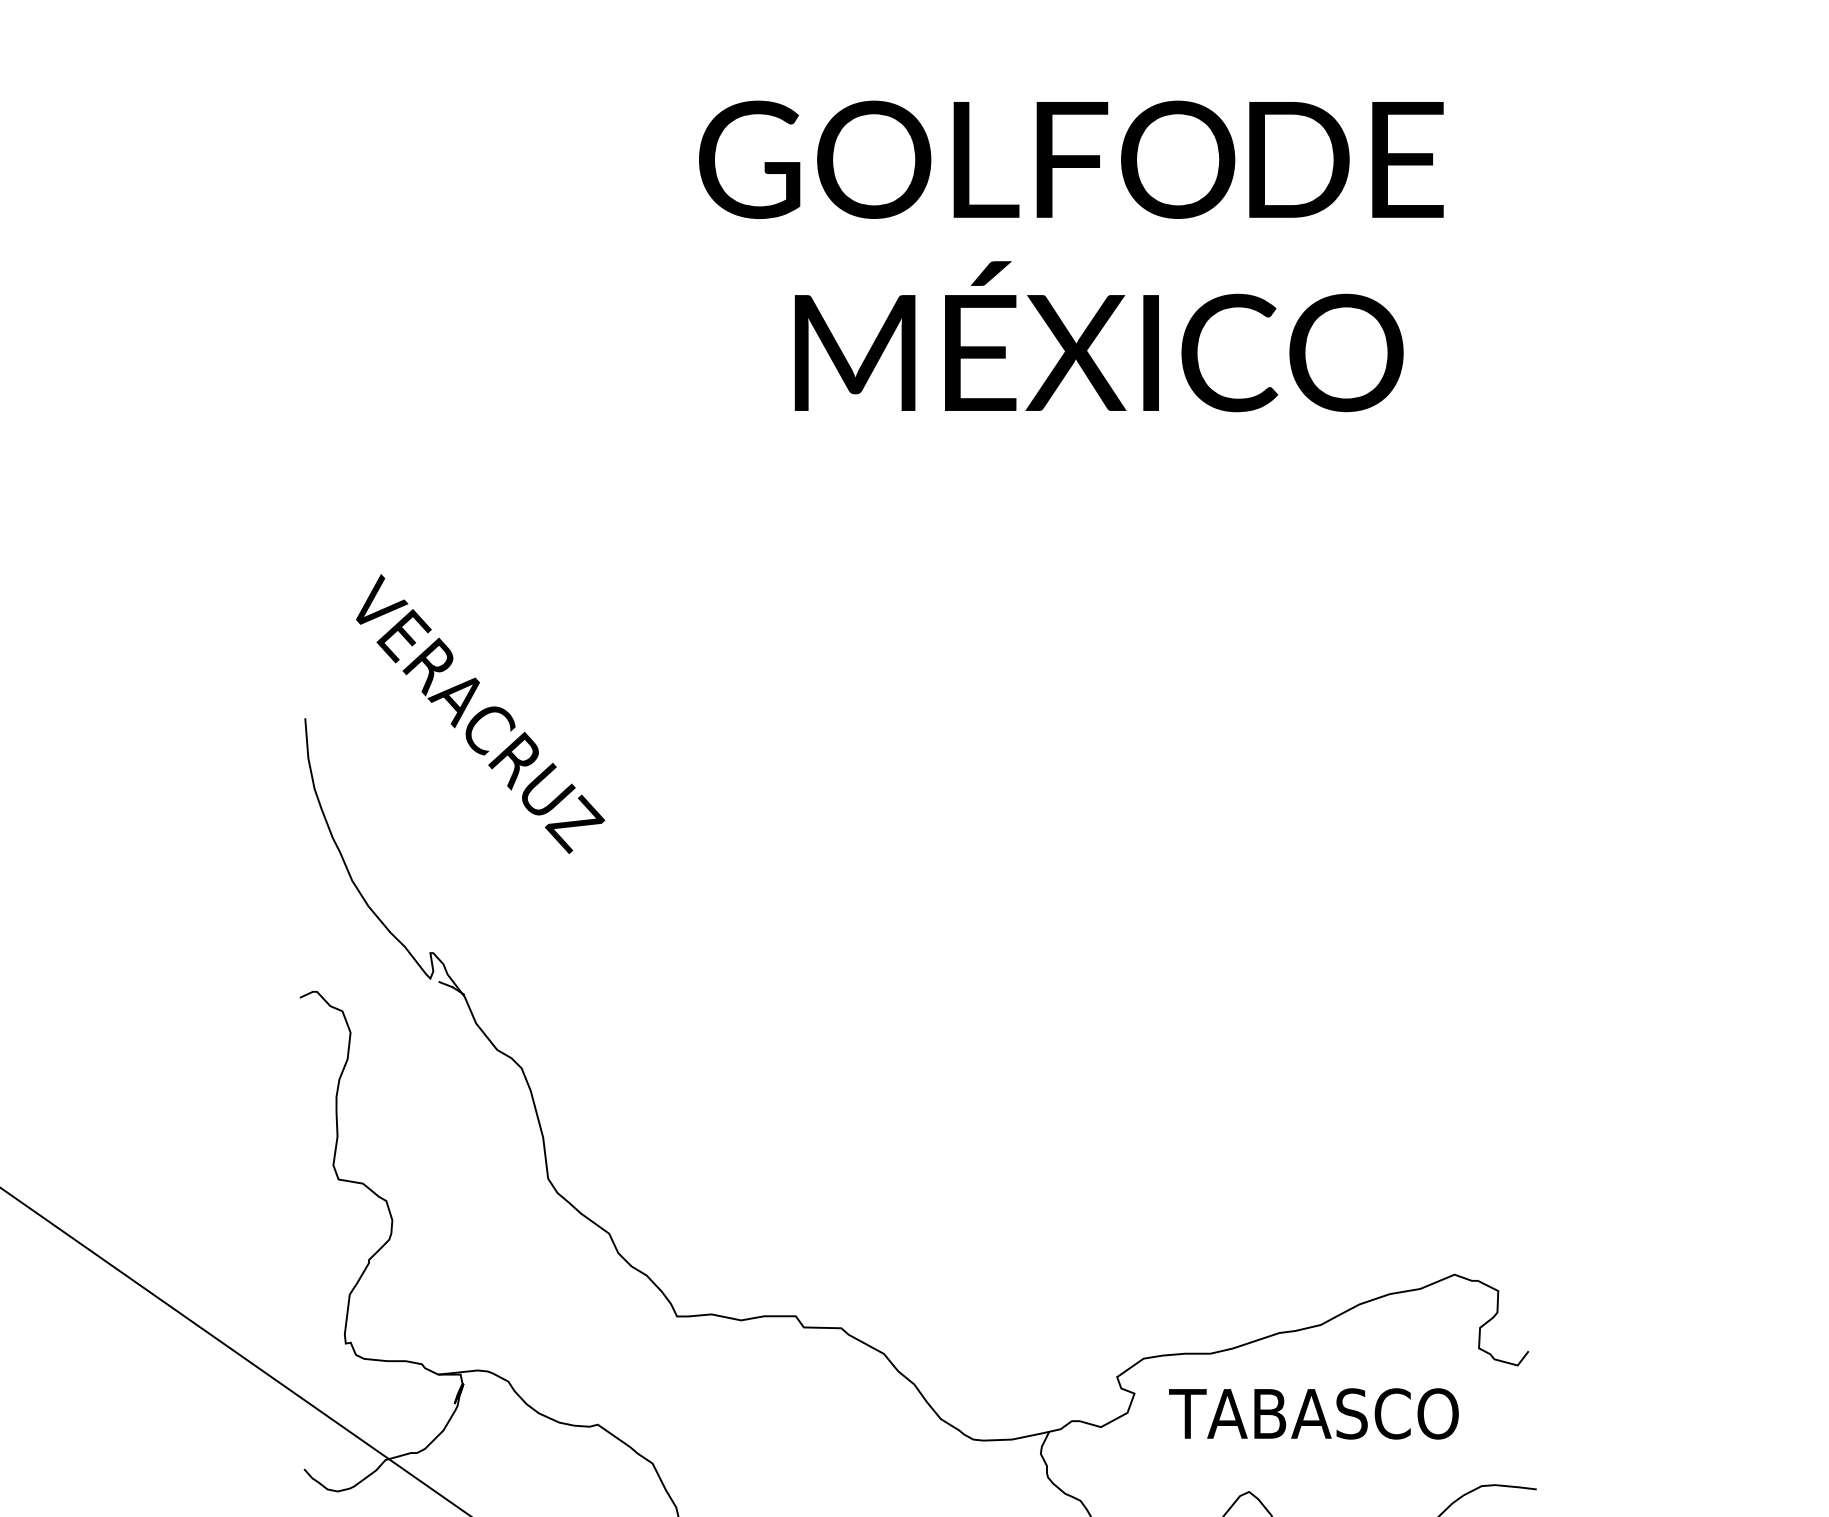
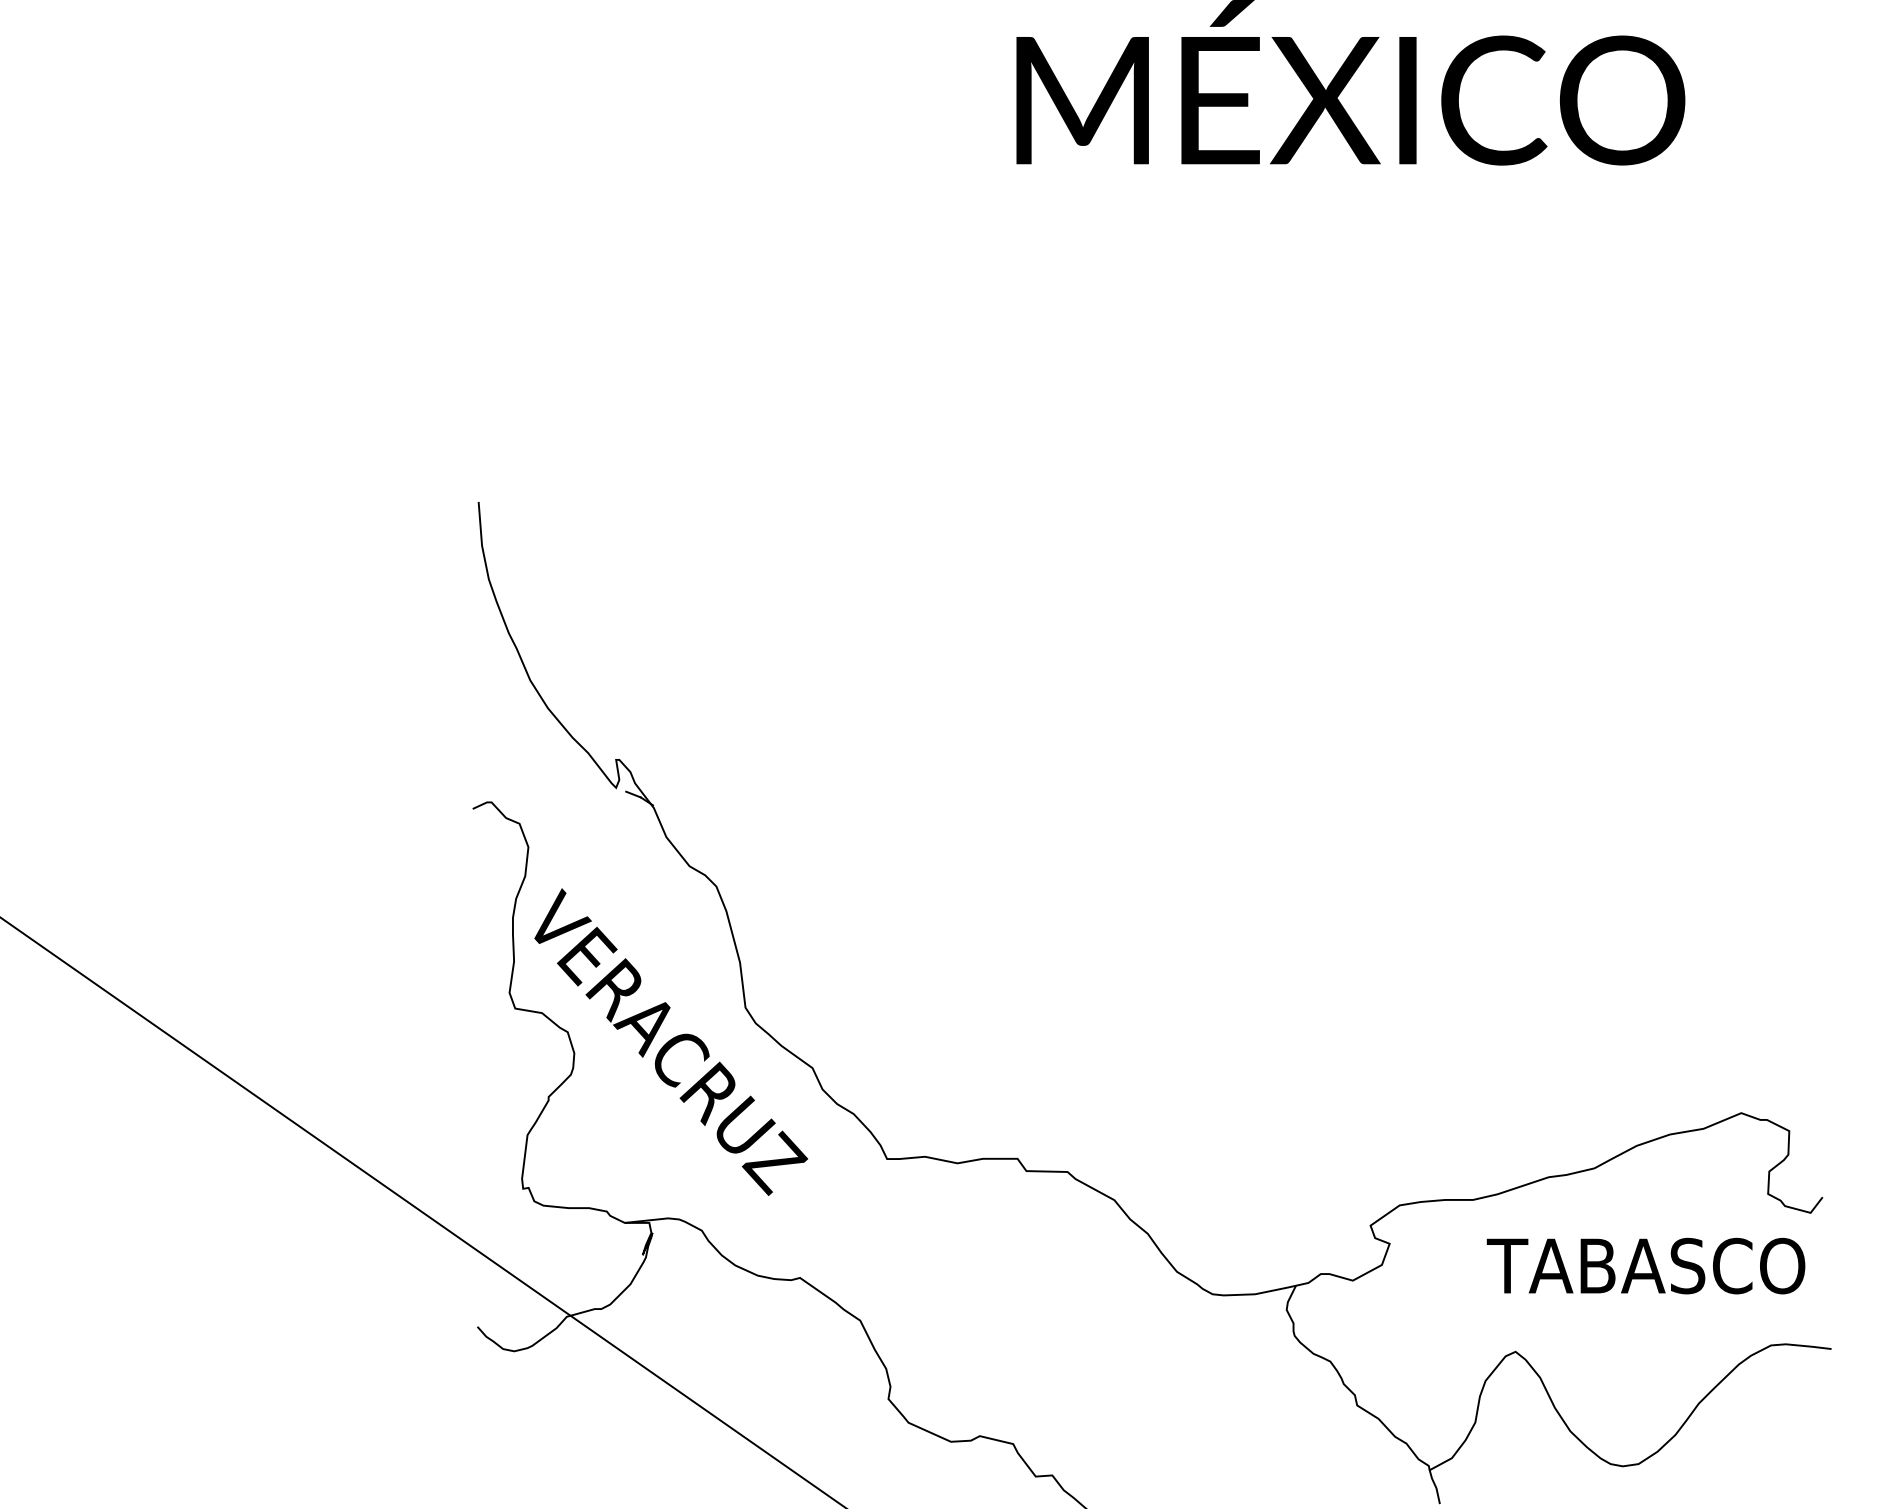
text: (480, 713) -> (671, 1041), moved
text: (1313, 1413) -> (1645, 1265), moved

